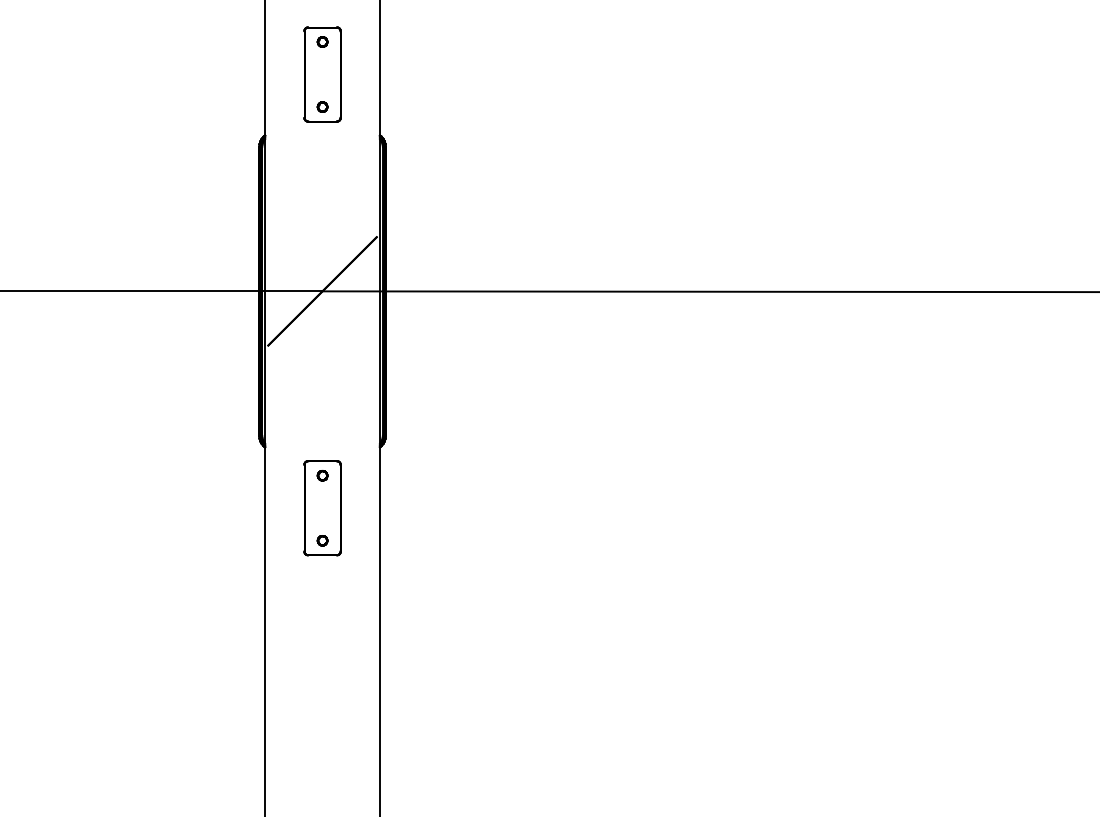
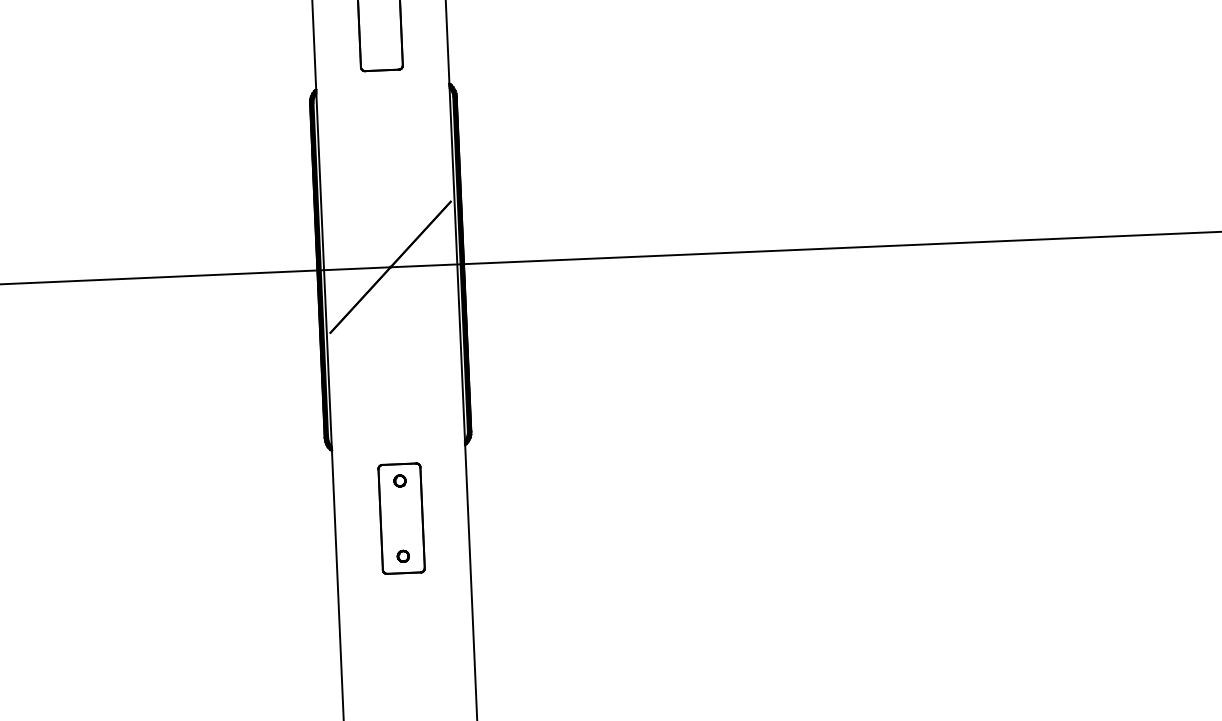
part: (322, 106) -> (381, 52), removed

